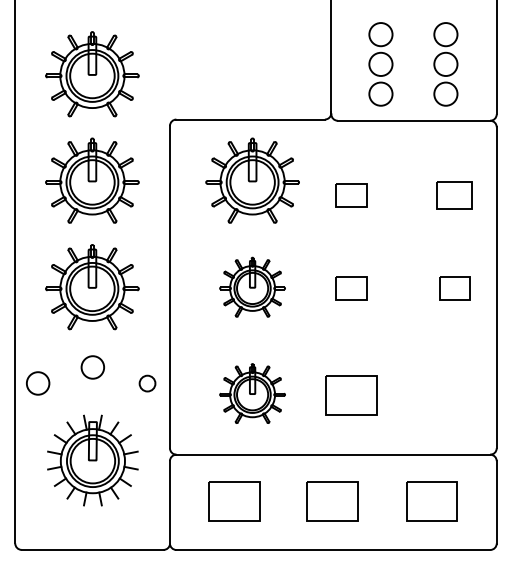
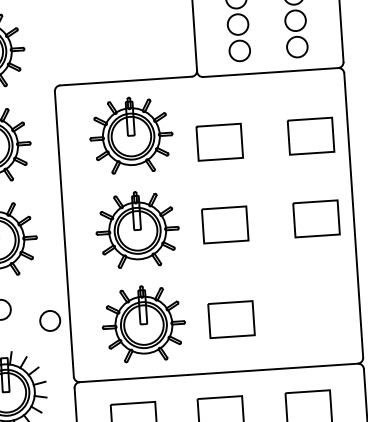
part: (351, 195) -> (219, 142), size x1.67
part: (454, 195) -> (310, 136), size x1.43
part: (252, 287) -> (137, 229), size x1.43
part: (351, 288) -> (225, 224), size x1.67
part: (454, 288) -> (316, 218), size x1.67
circle: (147, 383) -> (50, 320), size x1.43
part: (252, 393) -> (143, 323), size x1.43

